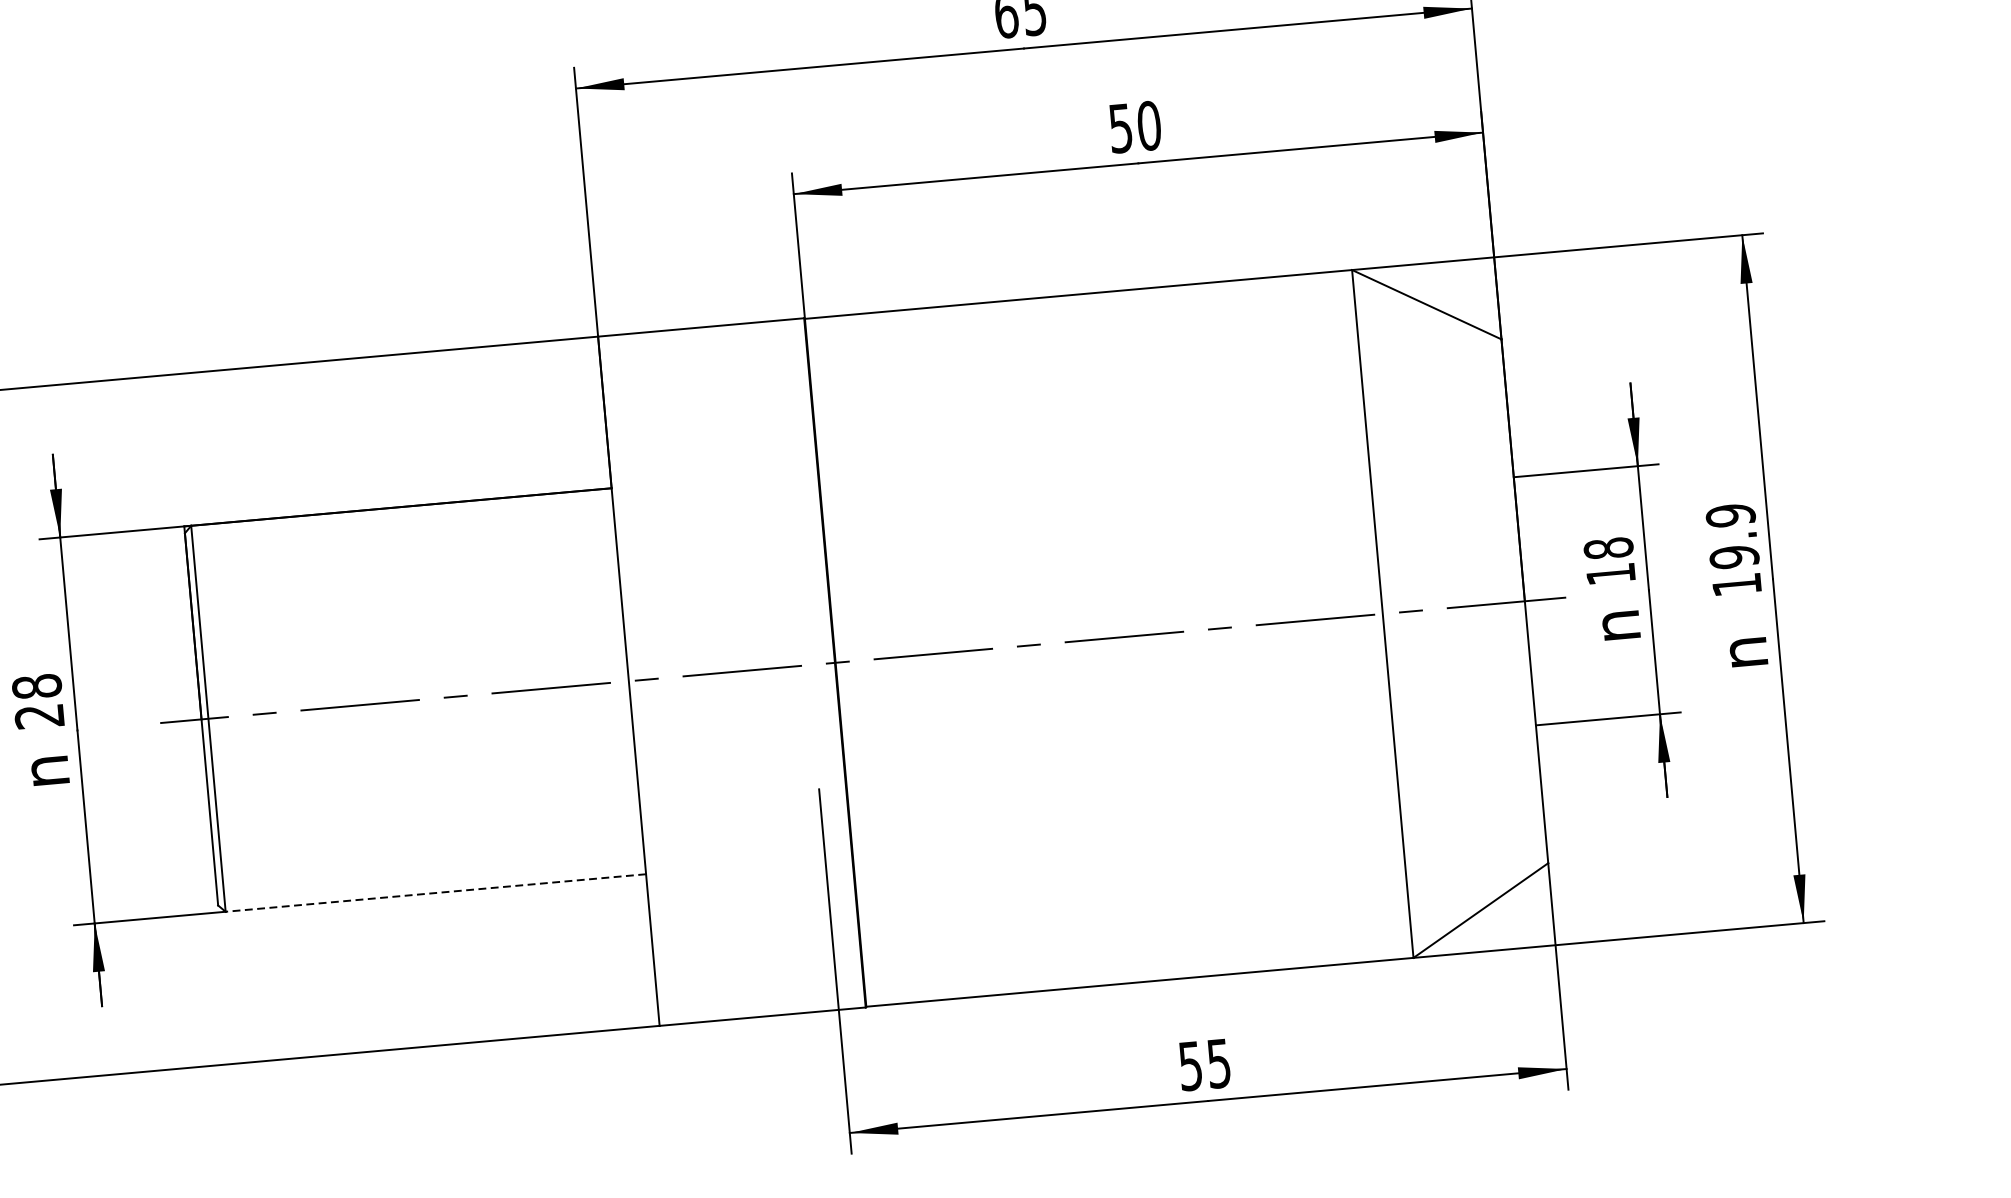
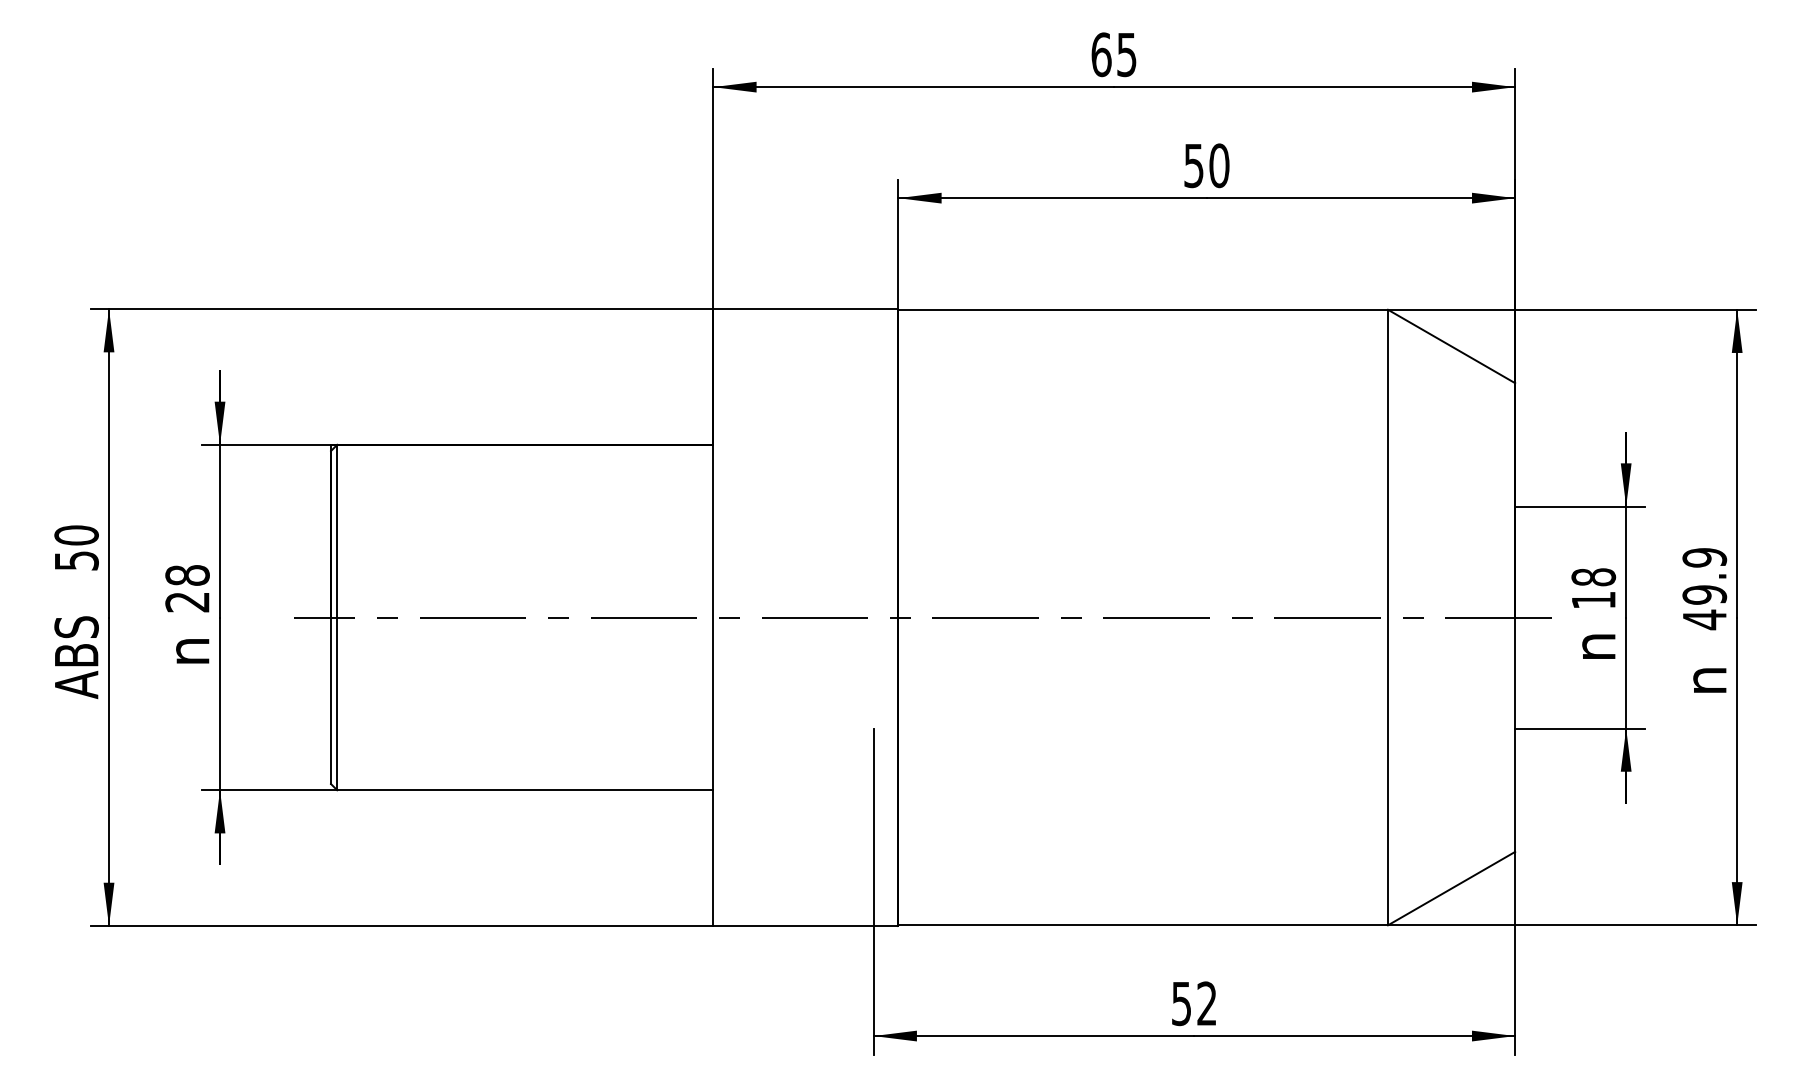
text: (1736, 584) -> (1704, 619), 19.9 -> 49.9
line: (434, 893) -> (524, 790), dashed -> solid
text: (1218, 1063) -> (1206, 1003), 55 -> 52

